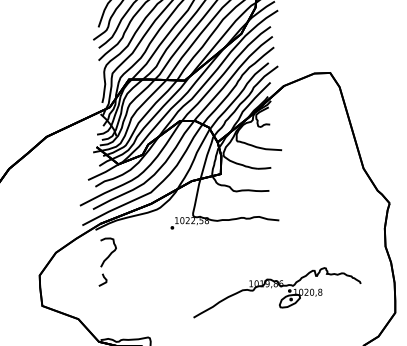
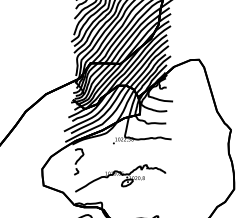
part: (277, 292) -> (120, 178), moved

